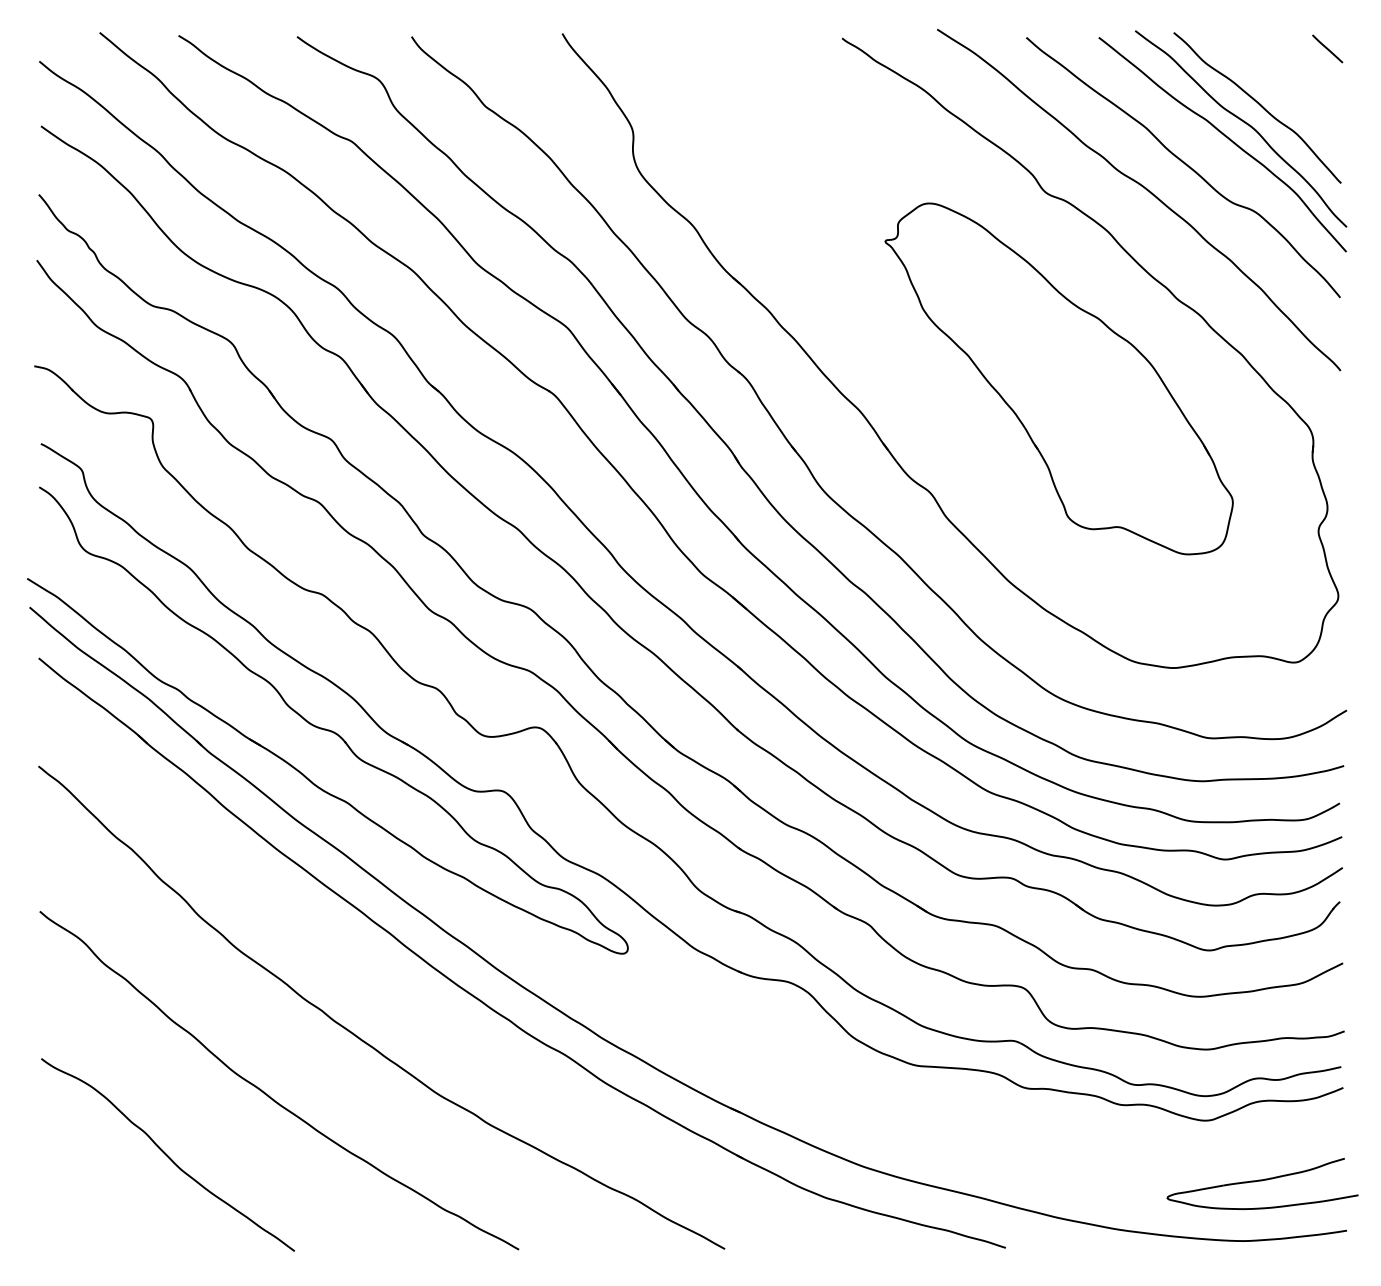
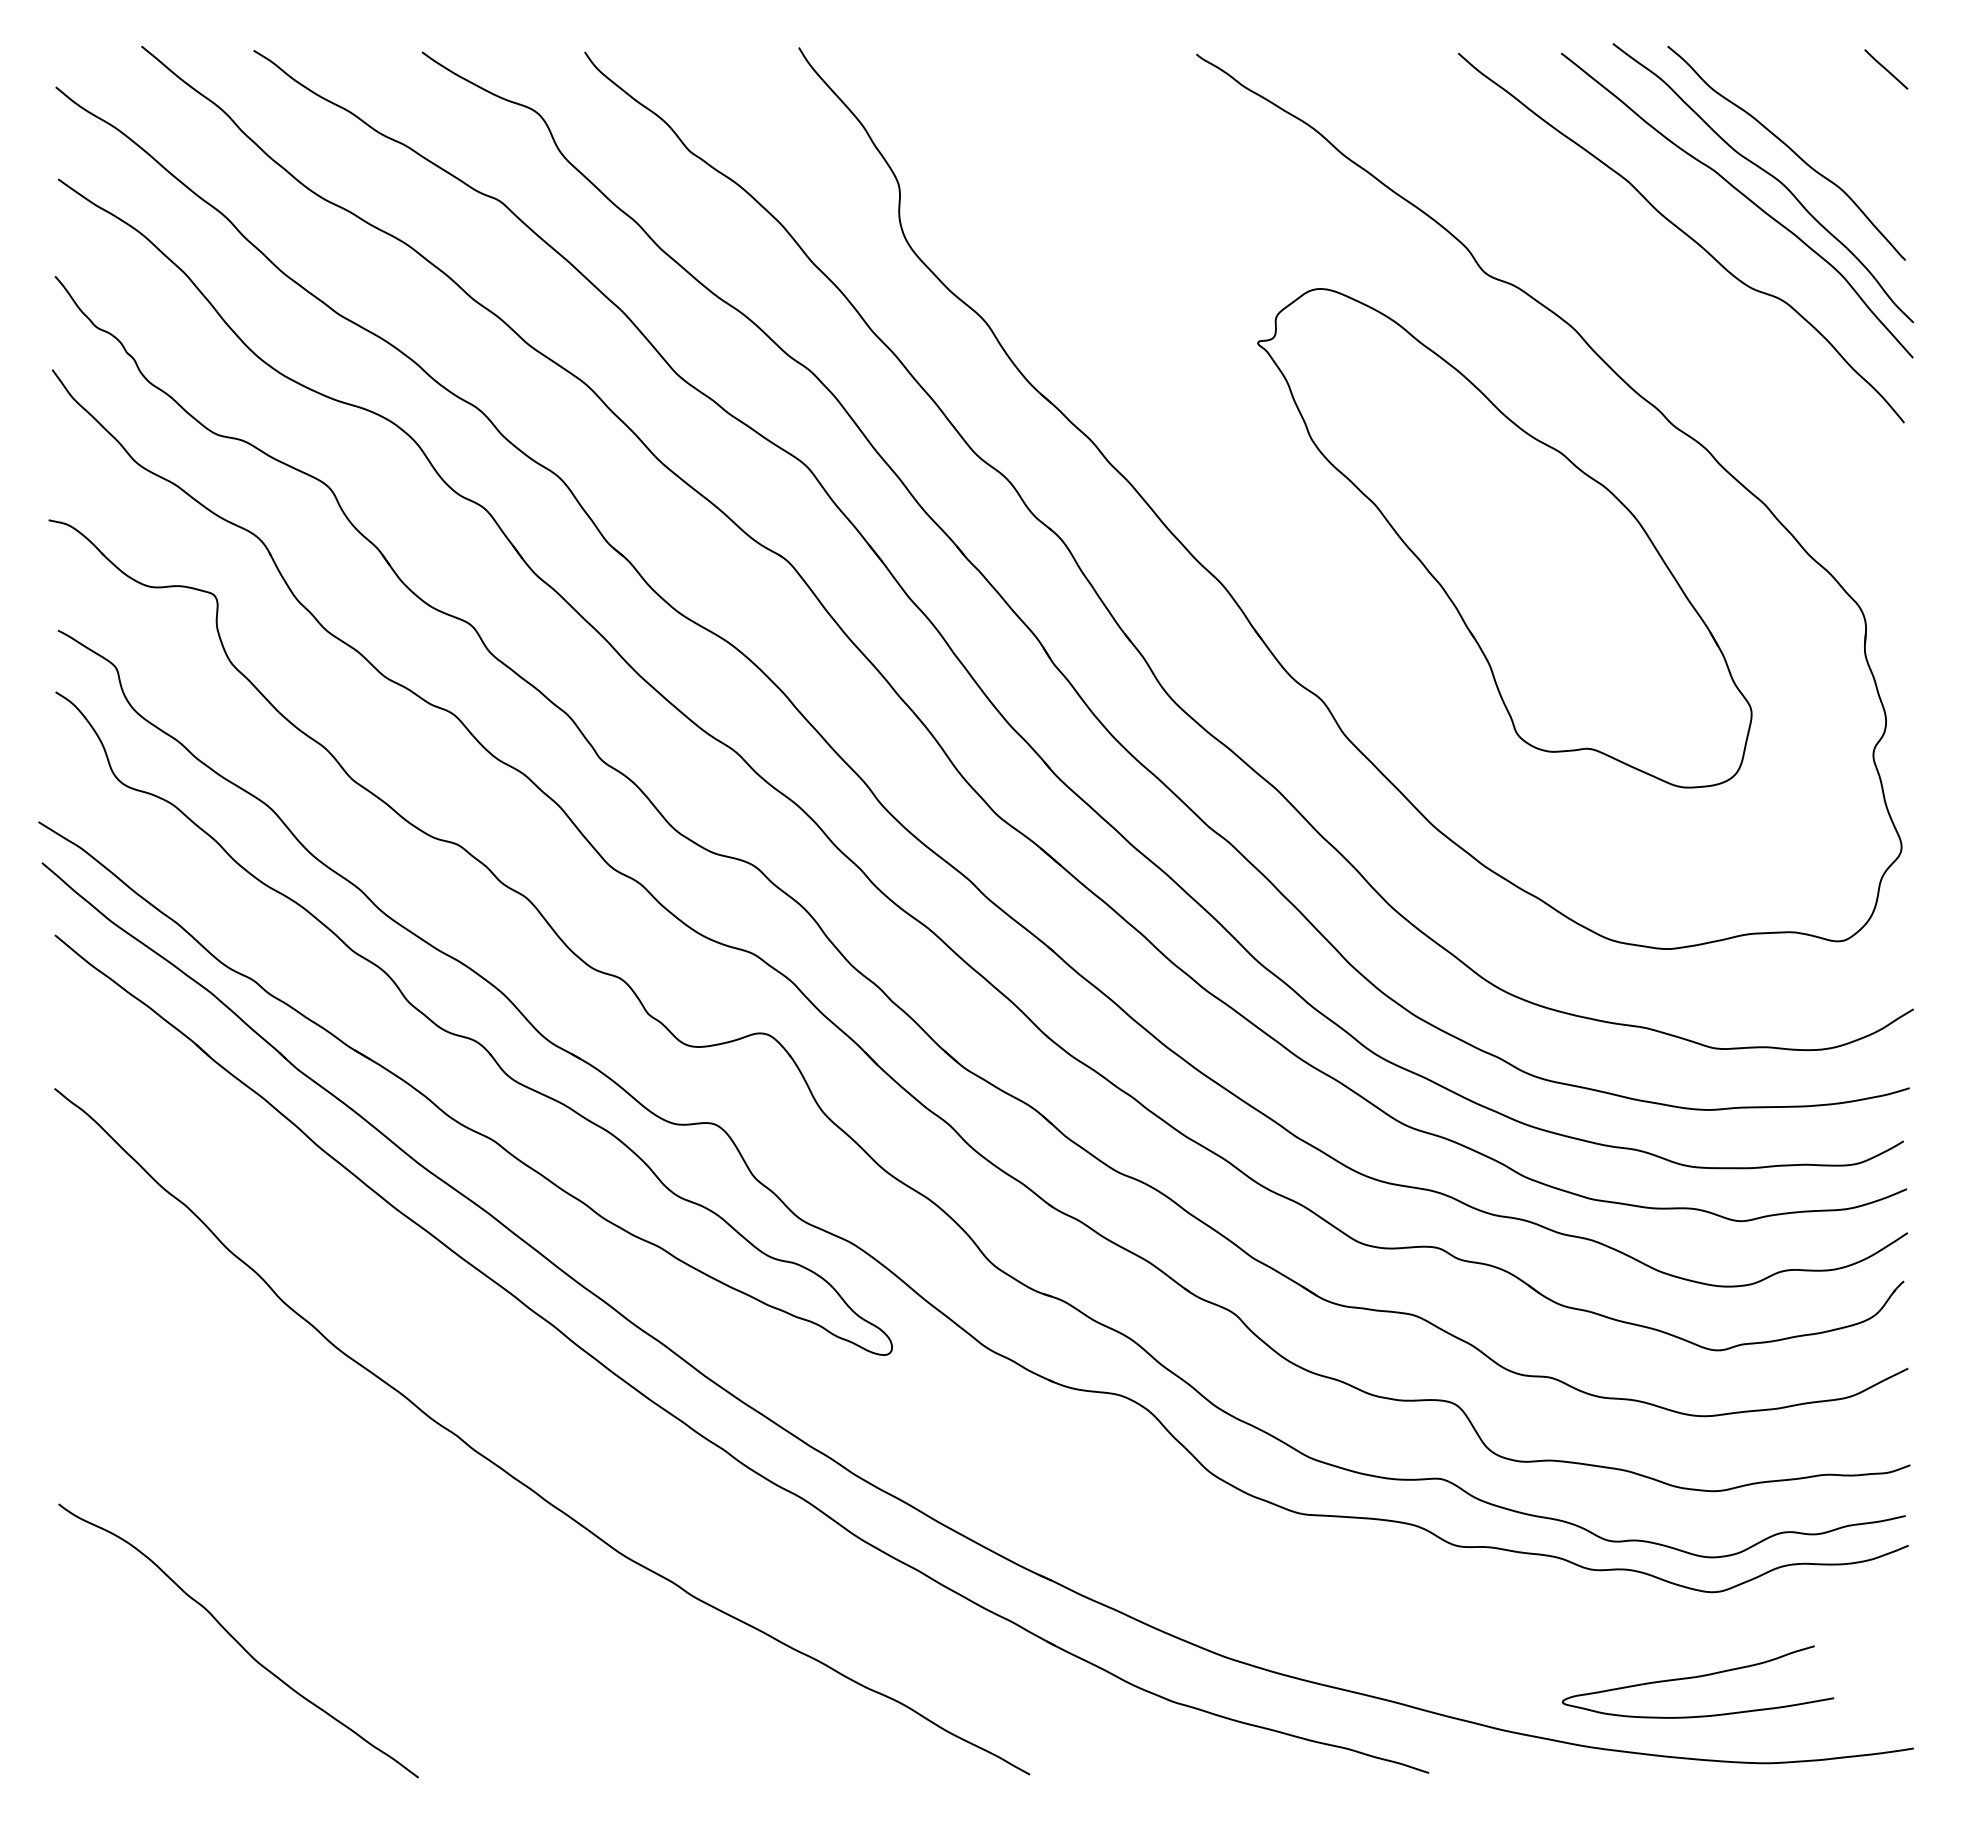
curve: (1147, 191) -> (1630, 271), removed
curve: (266, 1093) -> (378, 1553), removed
part: (1262, 1183) -> (1697, 1681), moved

